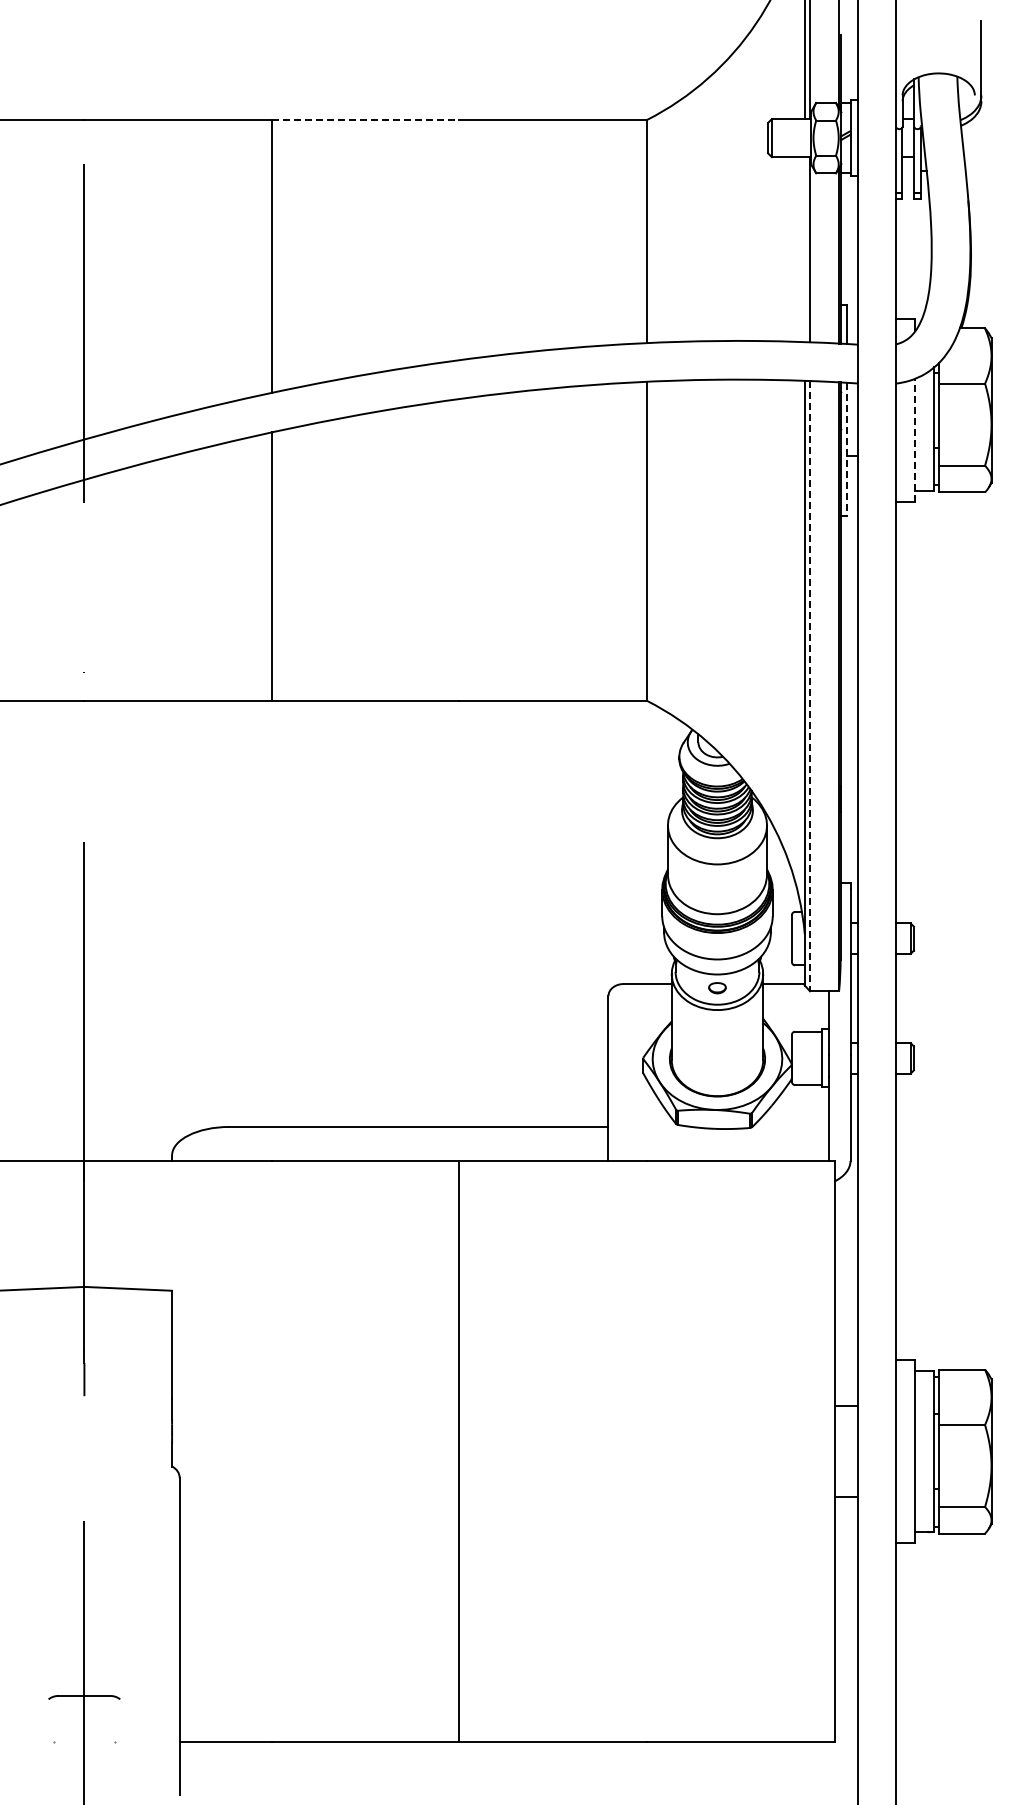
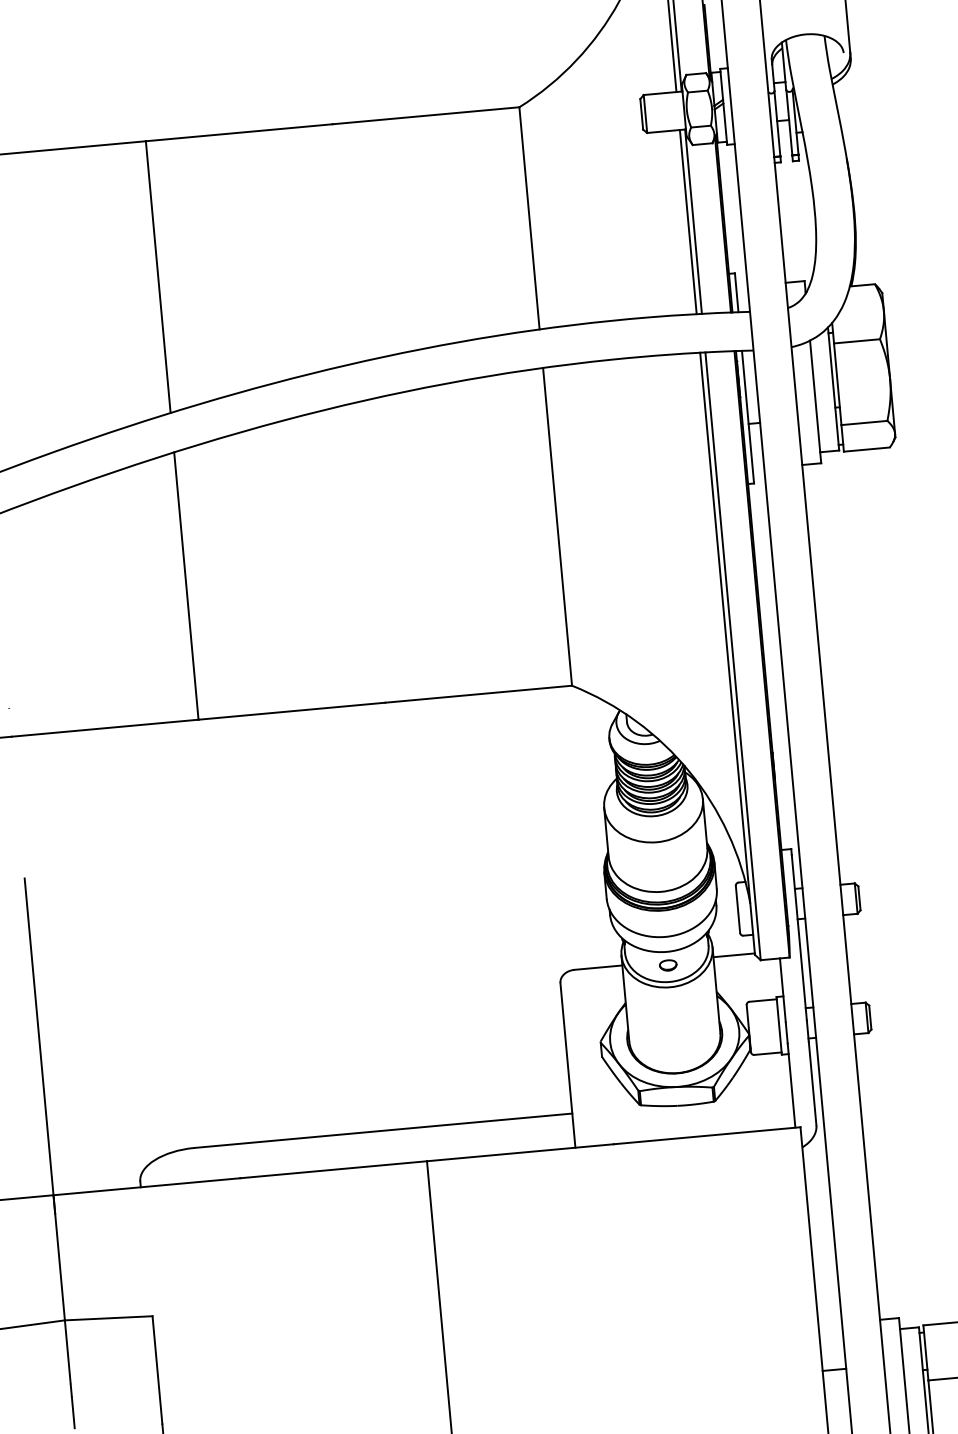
line: (365, 120) -> (239, 133), dashed -> solid
line: (804, 249) -> (687, 221), added
line: (915, 440) -> (815, 402), dashed -> solid
line: (846, 449) -> (747, 417), dashed -> solid
line: (810, 686) -> (733, 656), dashed -> solid

